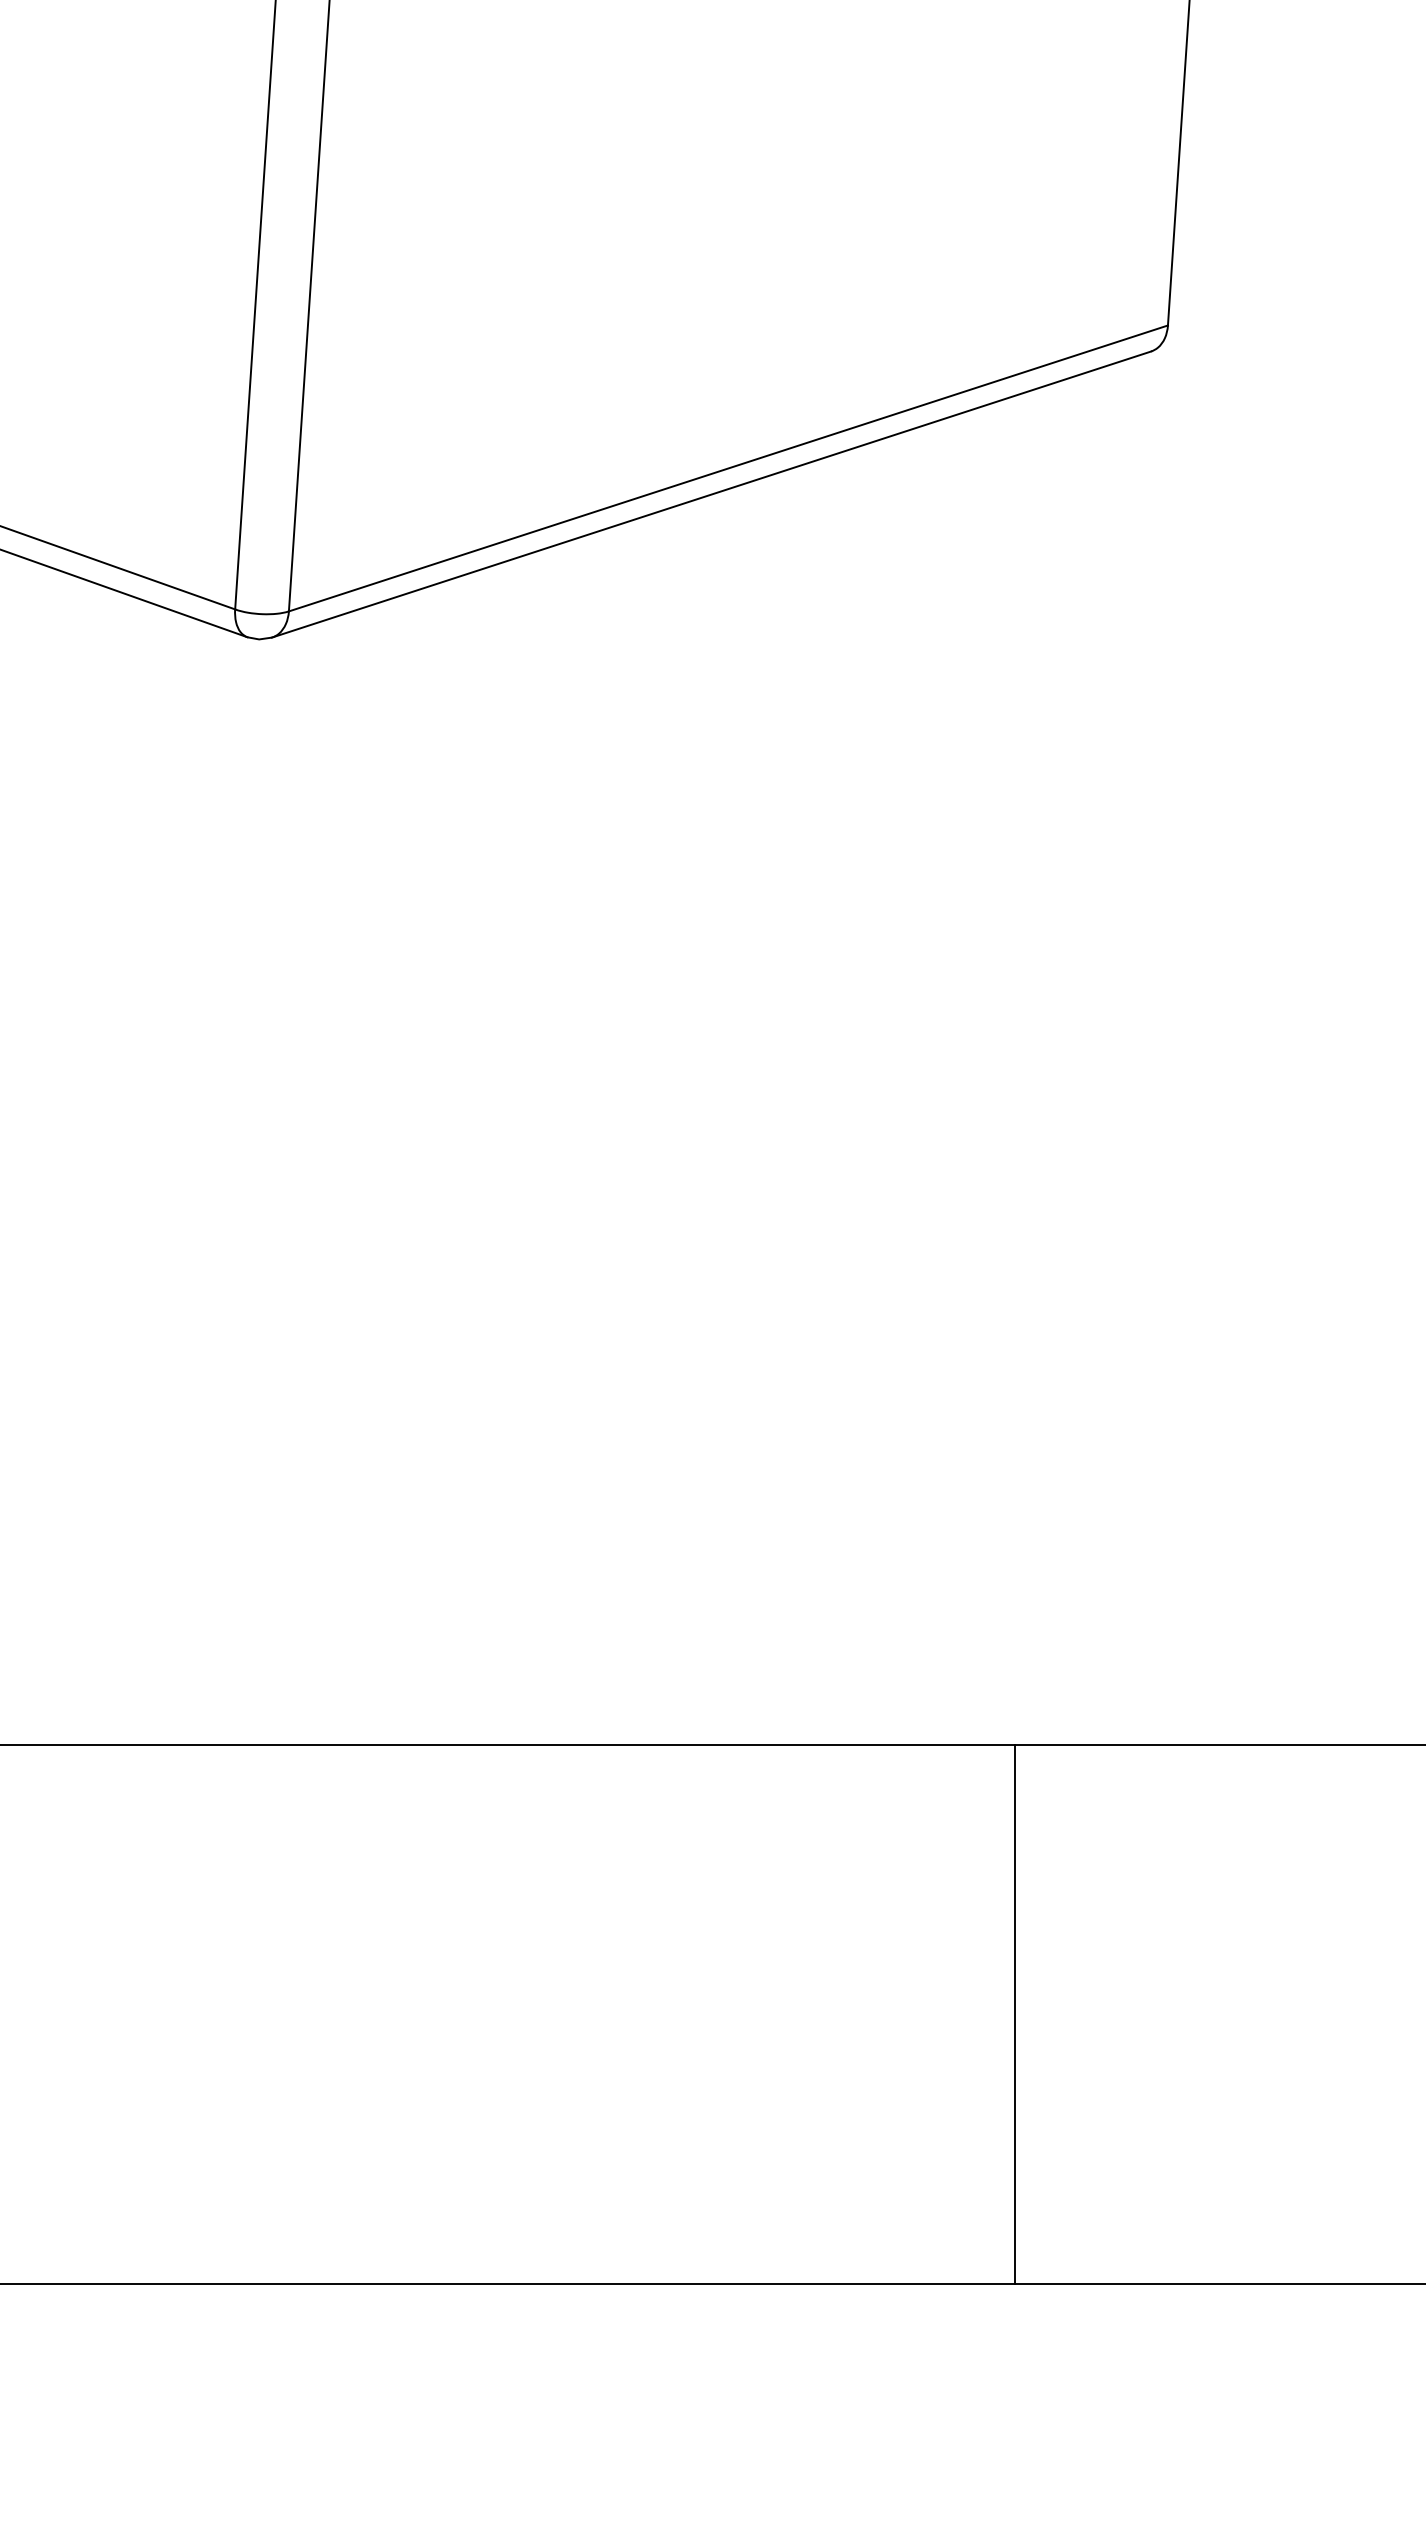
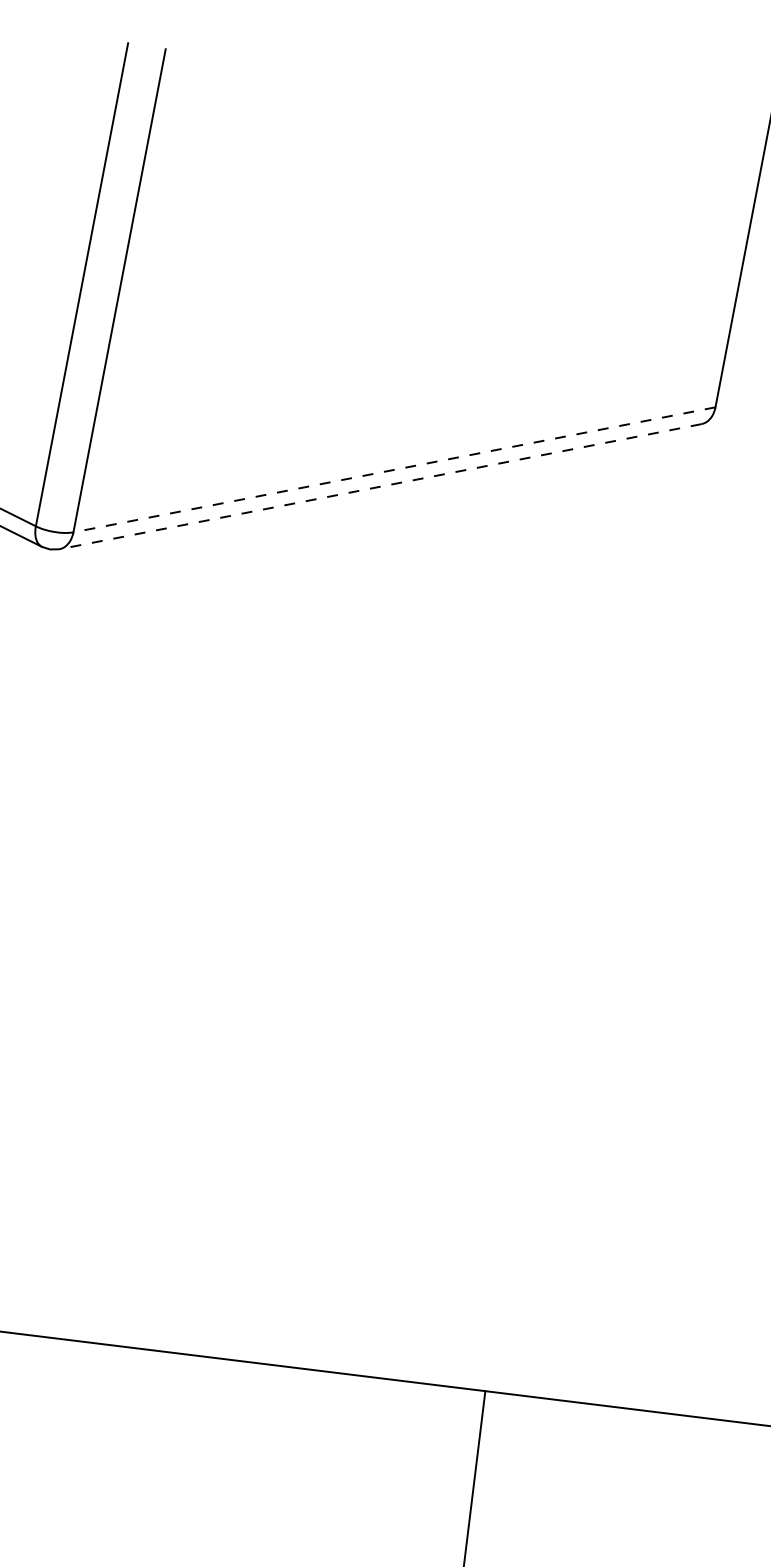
line: (727, 468) -> (393, 469), solid -> dashed
line: (711, 494) -> (380, 486), solid -> dashed

